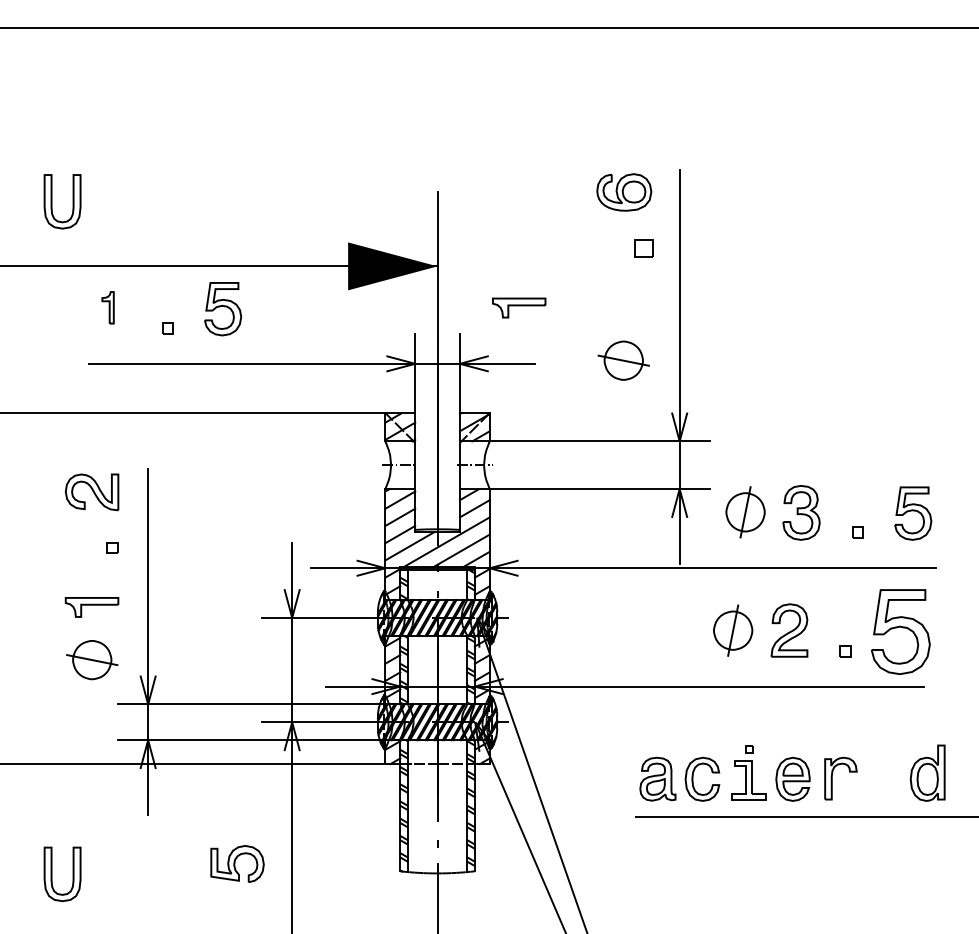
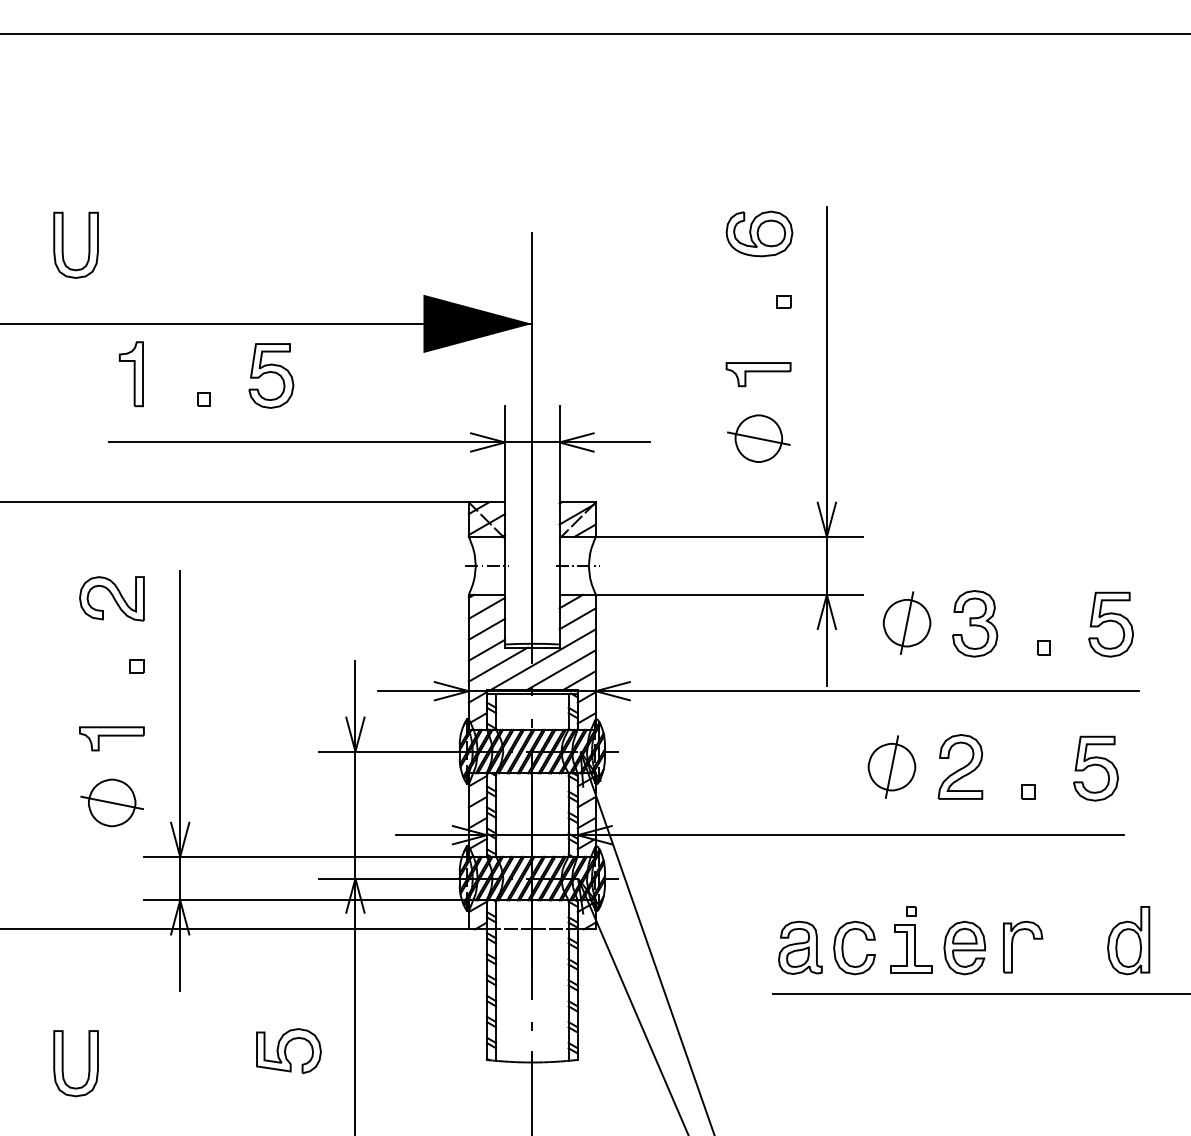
part: (644, 247) -> (783, 301), size x0.62
part: (108, 307) -> (131, 374), size x1.67
part: (519, 307) -> (758, 374), moved
part: (900, 631) -> (1095, 768), size x0.62

